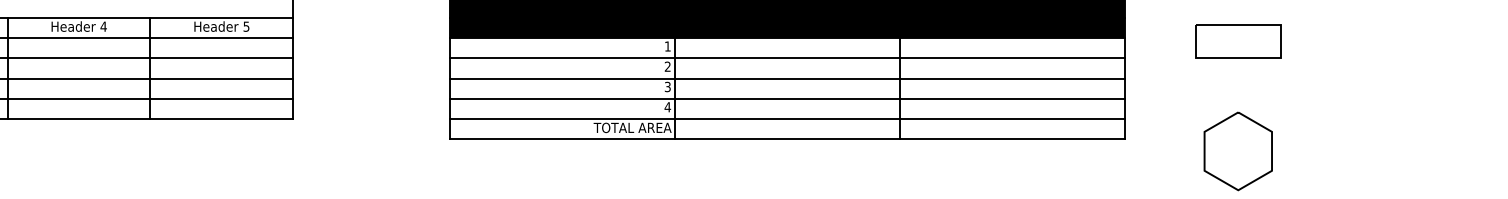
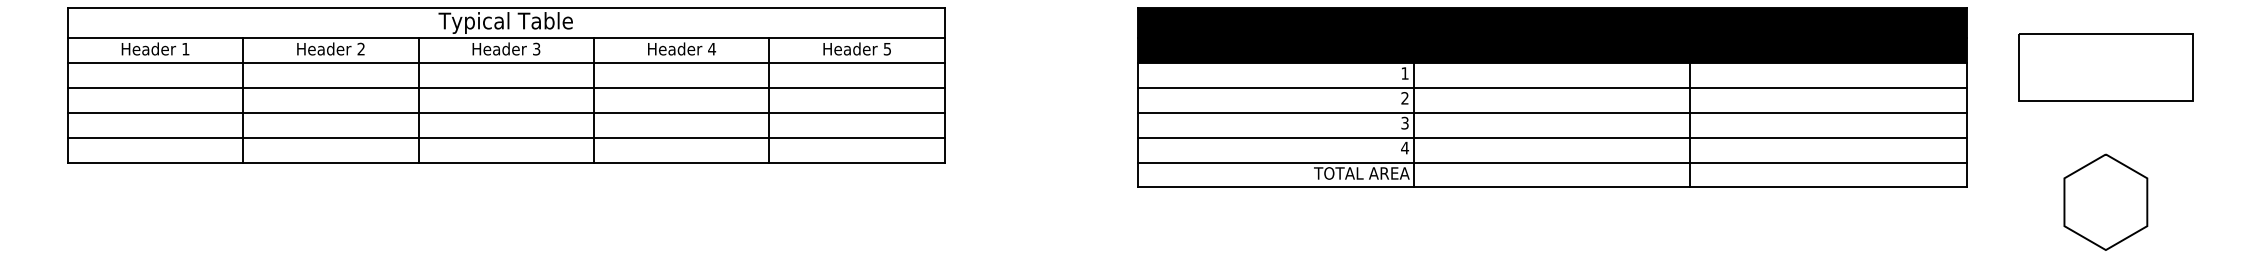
part: (1237, 41) -> (2105, 67), size x1.67

